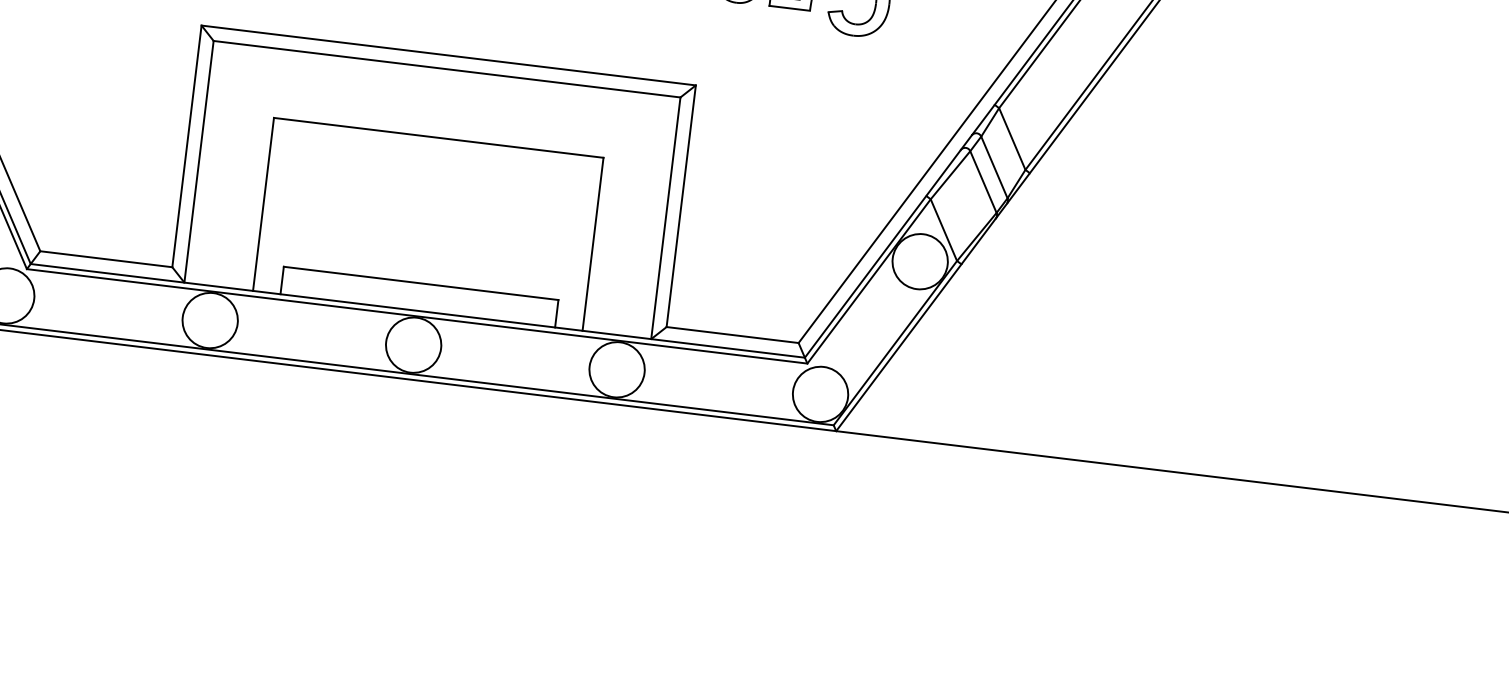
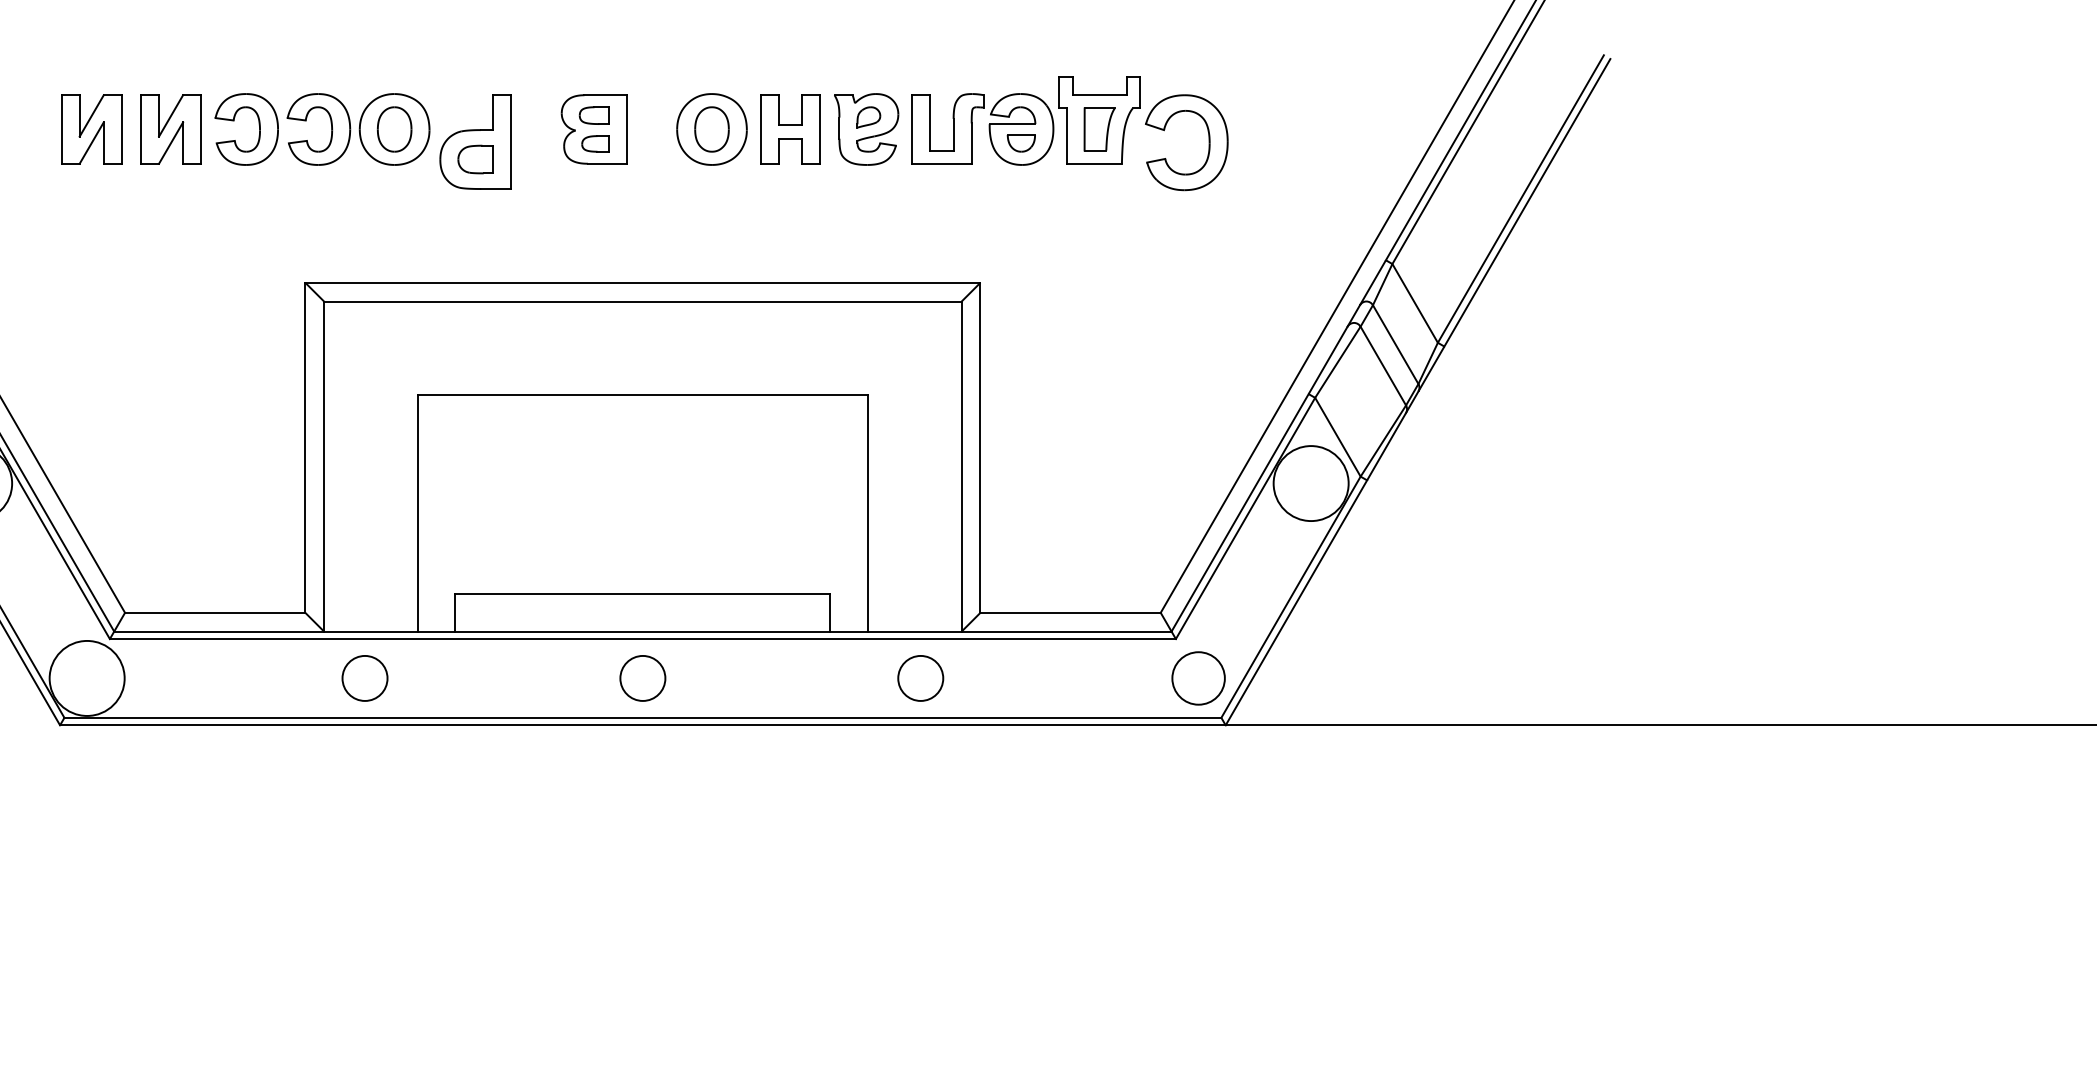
circle: (209, 319) -> (364, 677), size x0.6
circle: (413, 344) -> (642, 677), size x0.6
circle: (616, 369) -> (920, 677), size x0.6
circle: (820, 393) -> (1198, 677), size x0.7

